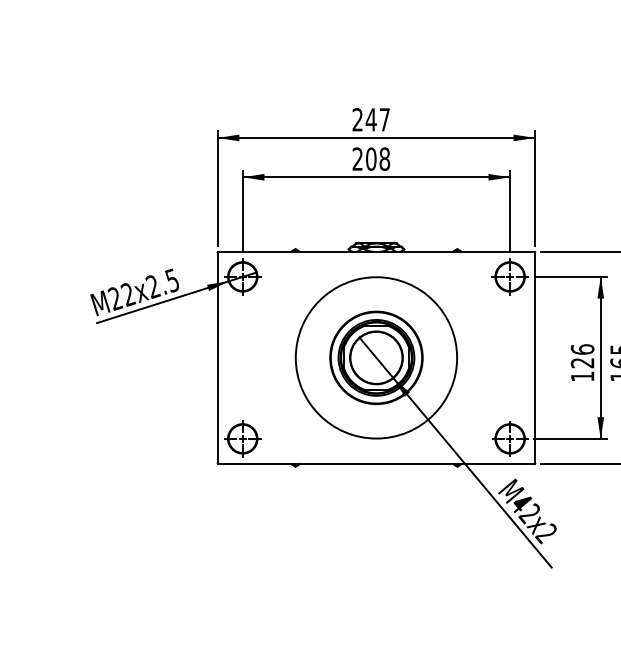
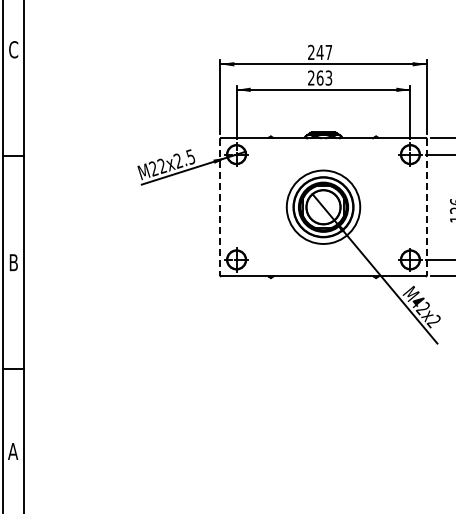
text: (377, 158) -> (324, 77), 208 -> 263
circle: (376, 356) -> (323, 206), size x0.7
line: (218, 358) -> (220, 207), solid -> dashed
line: (534, 358) -> (426, 207), solid -> dashed

